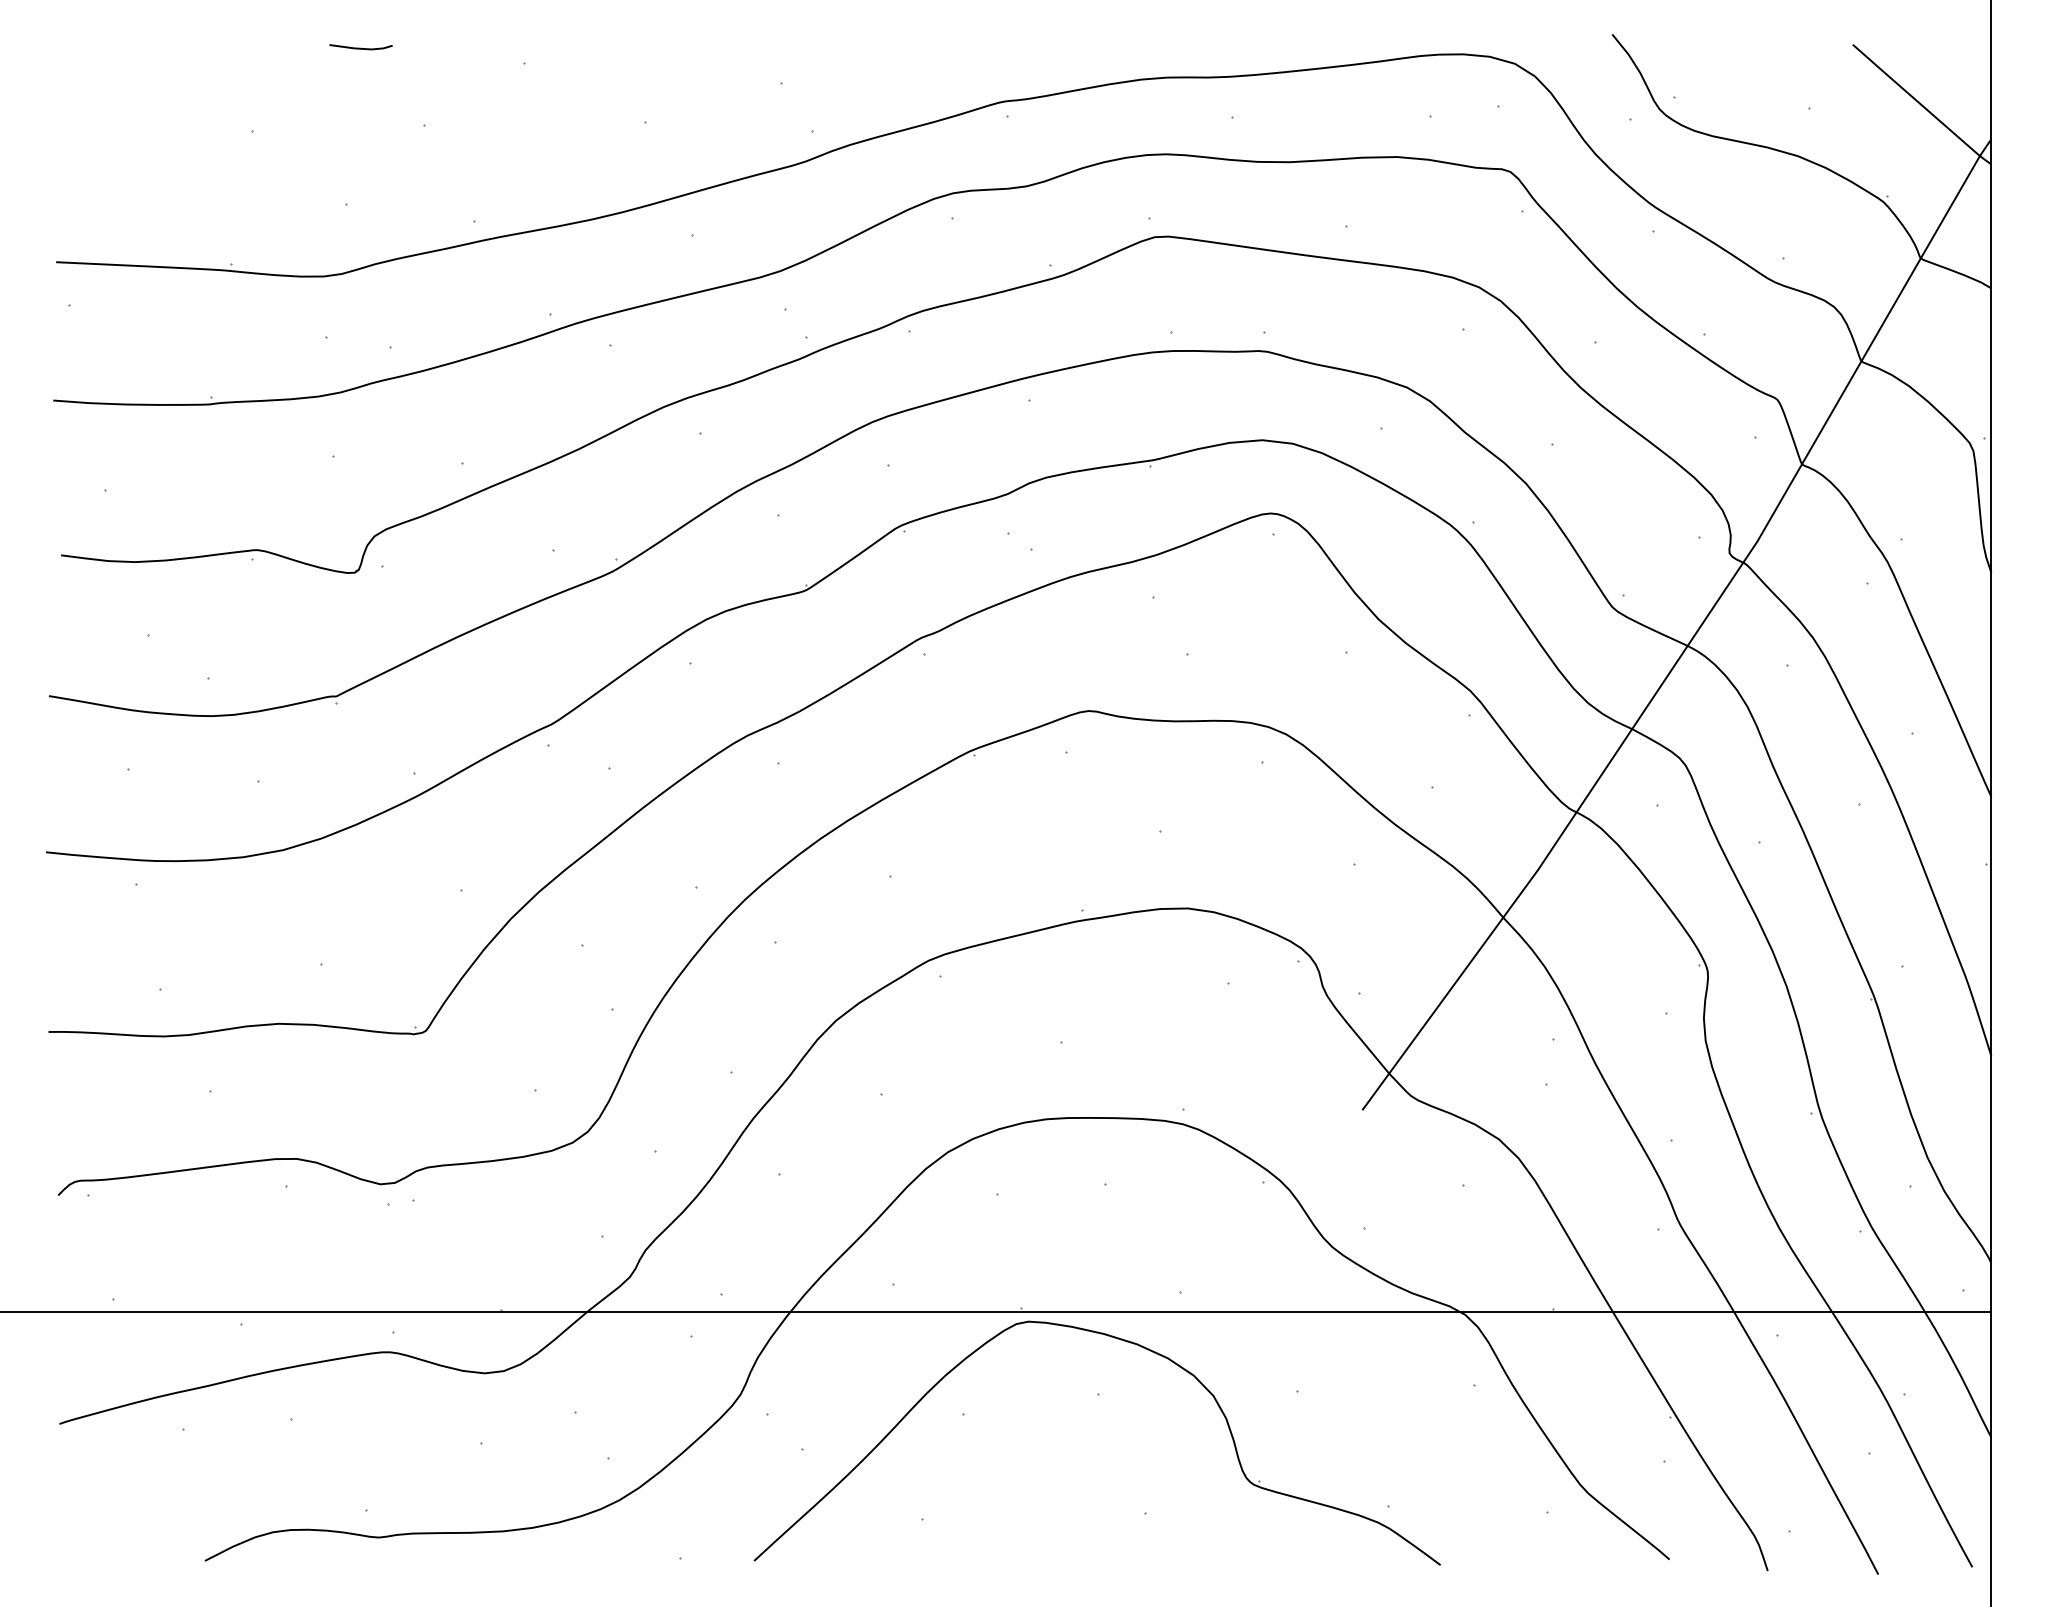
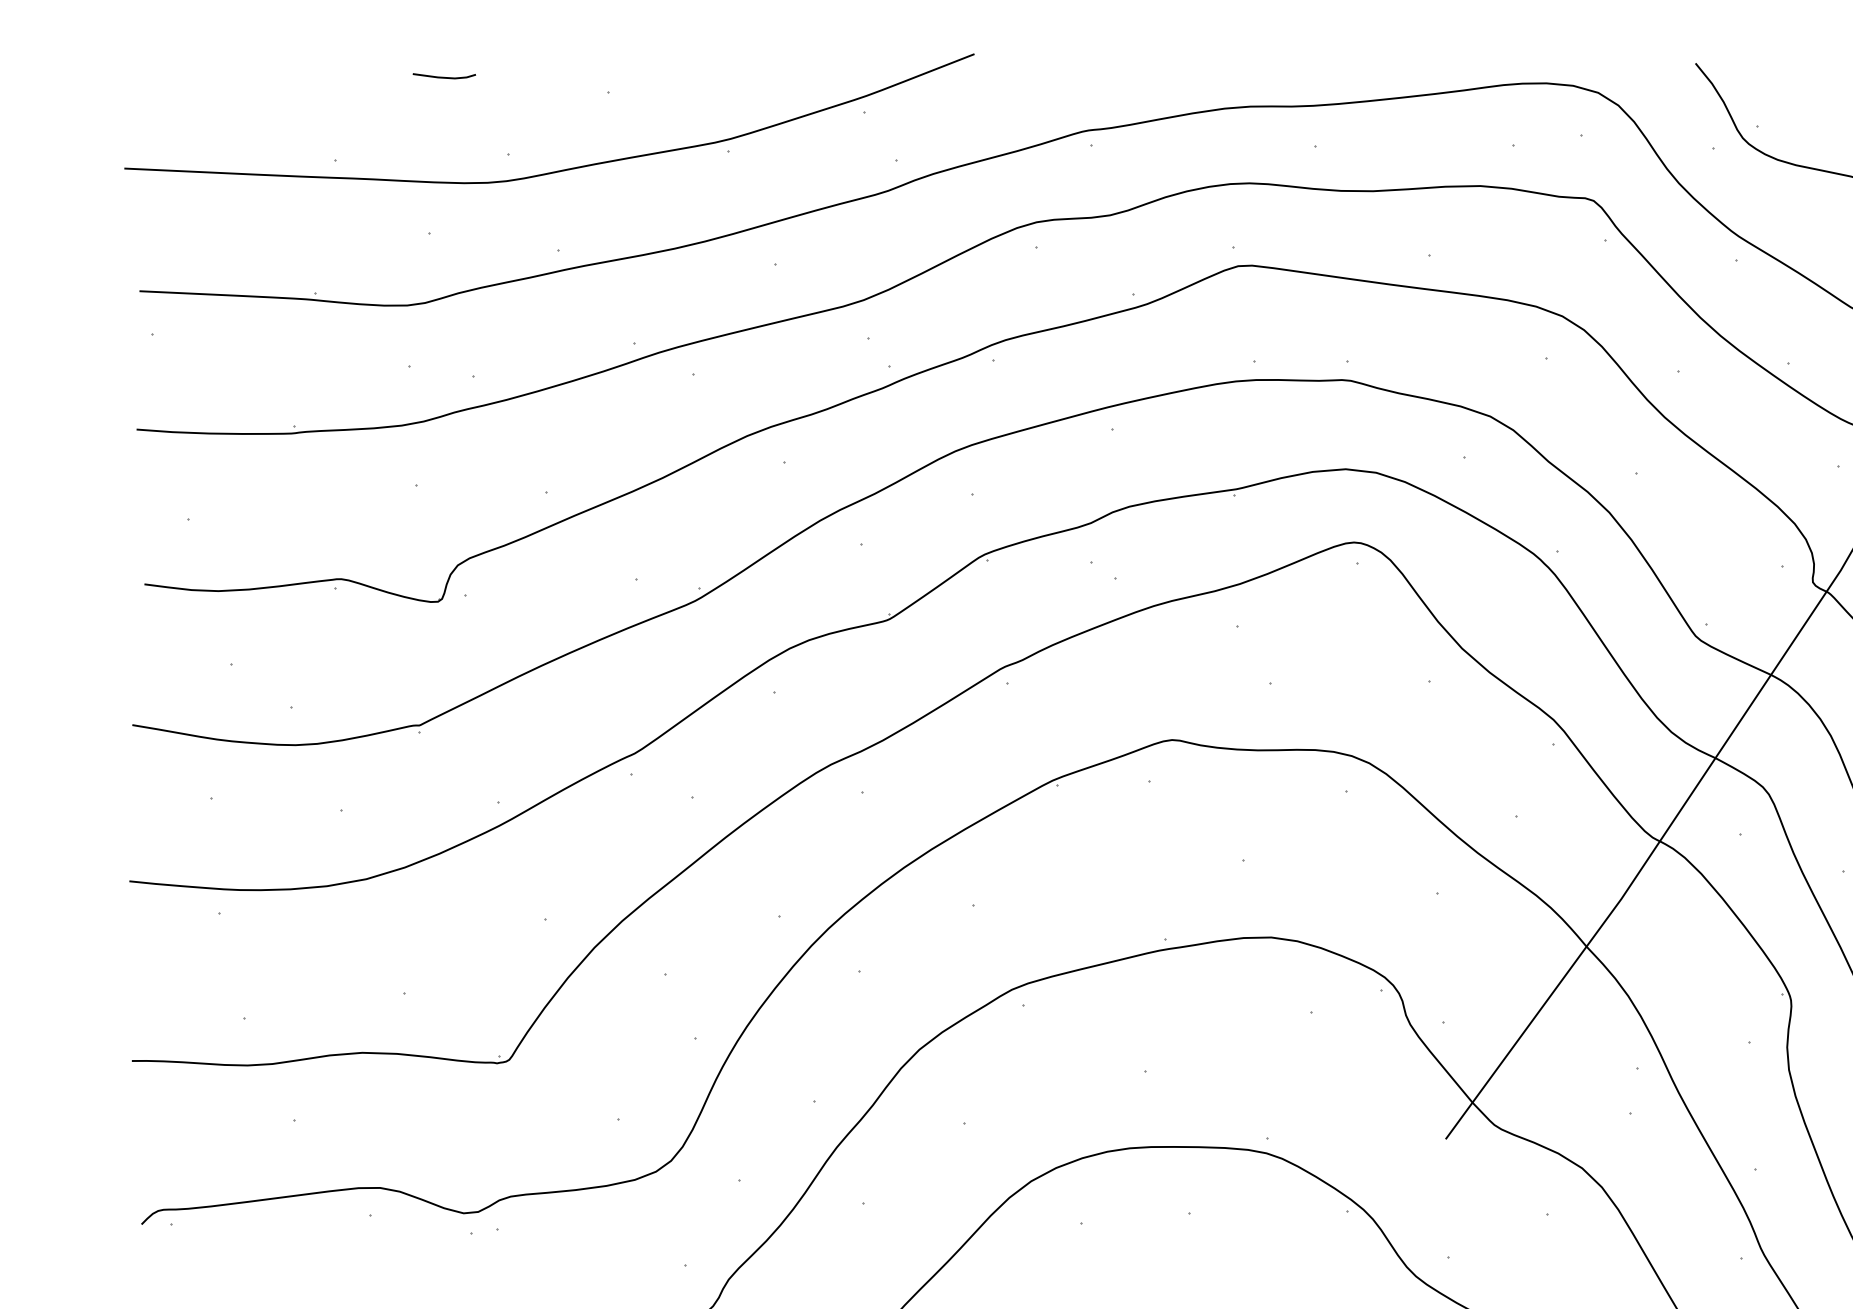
curve: (478, 140) -> (561, 169), added

